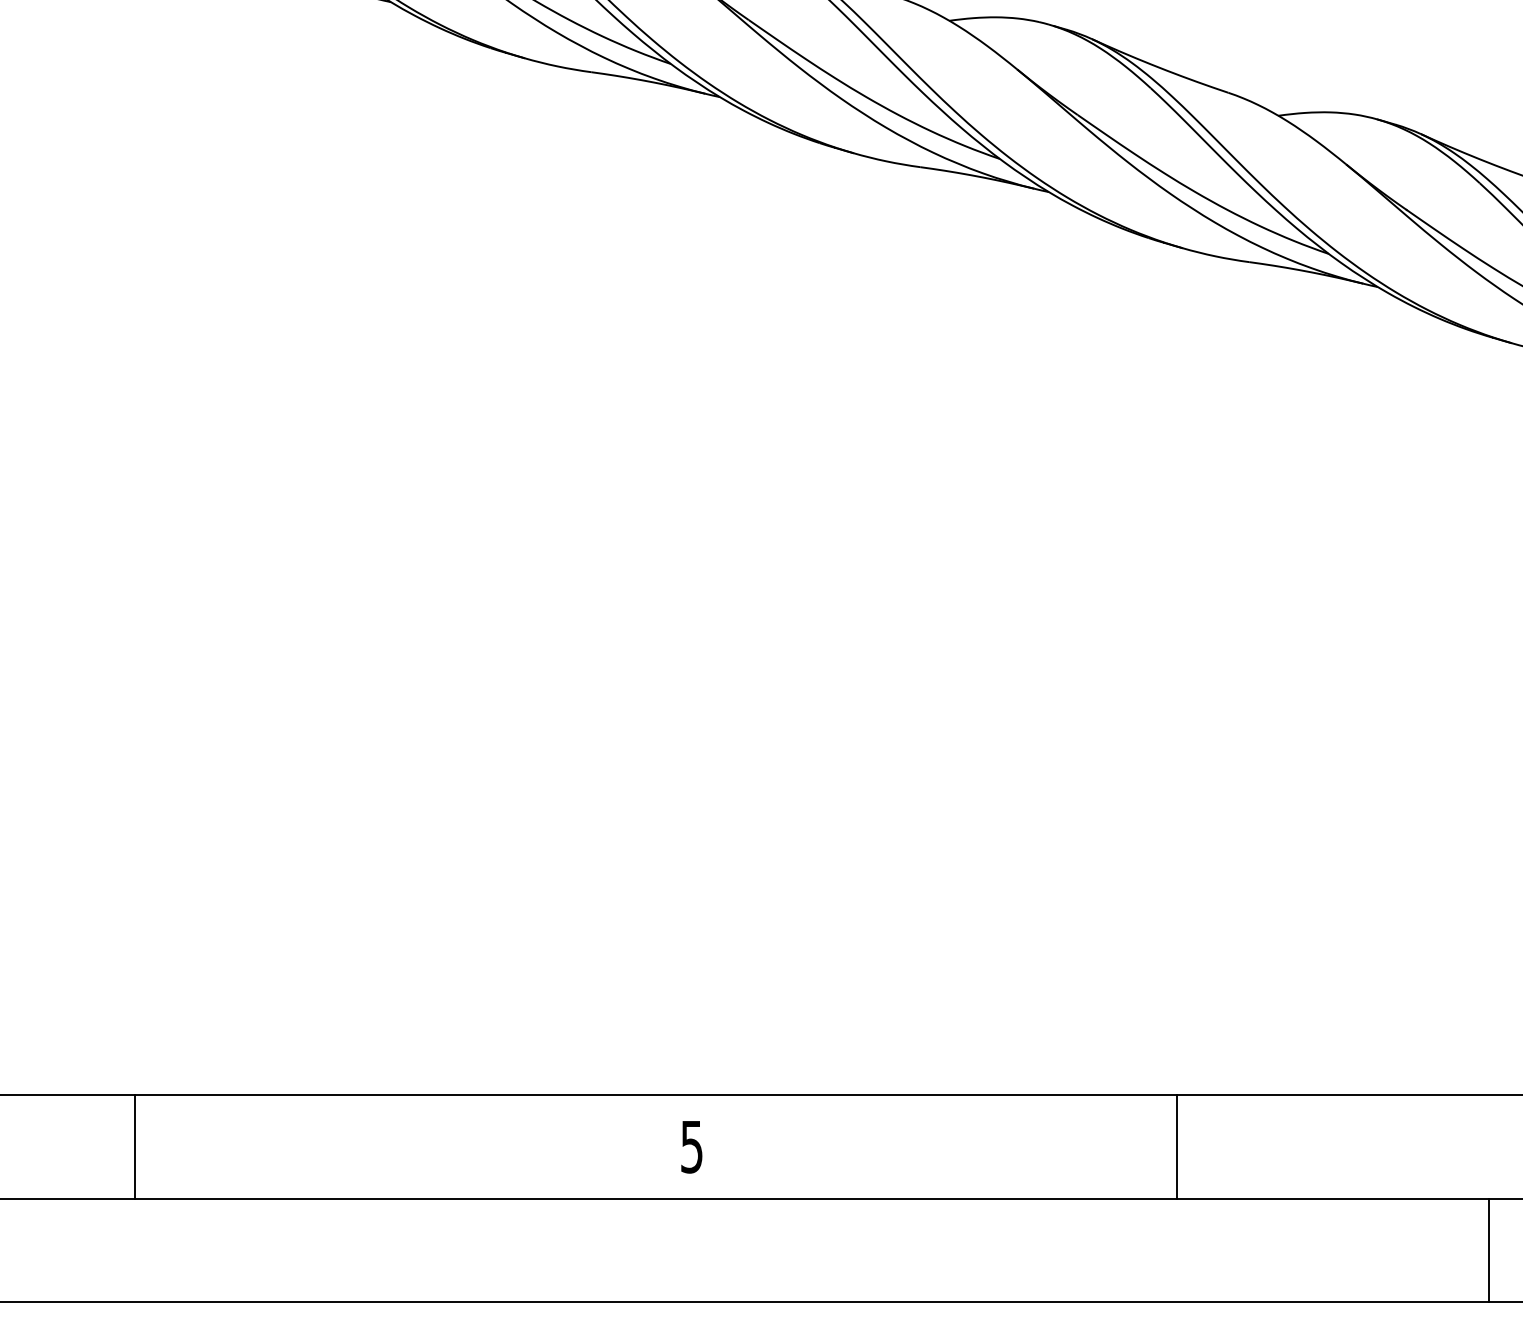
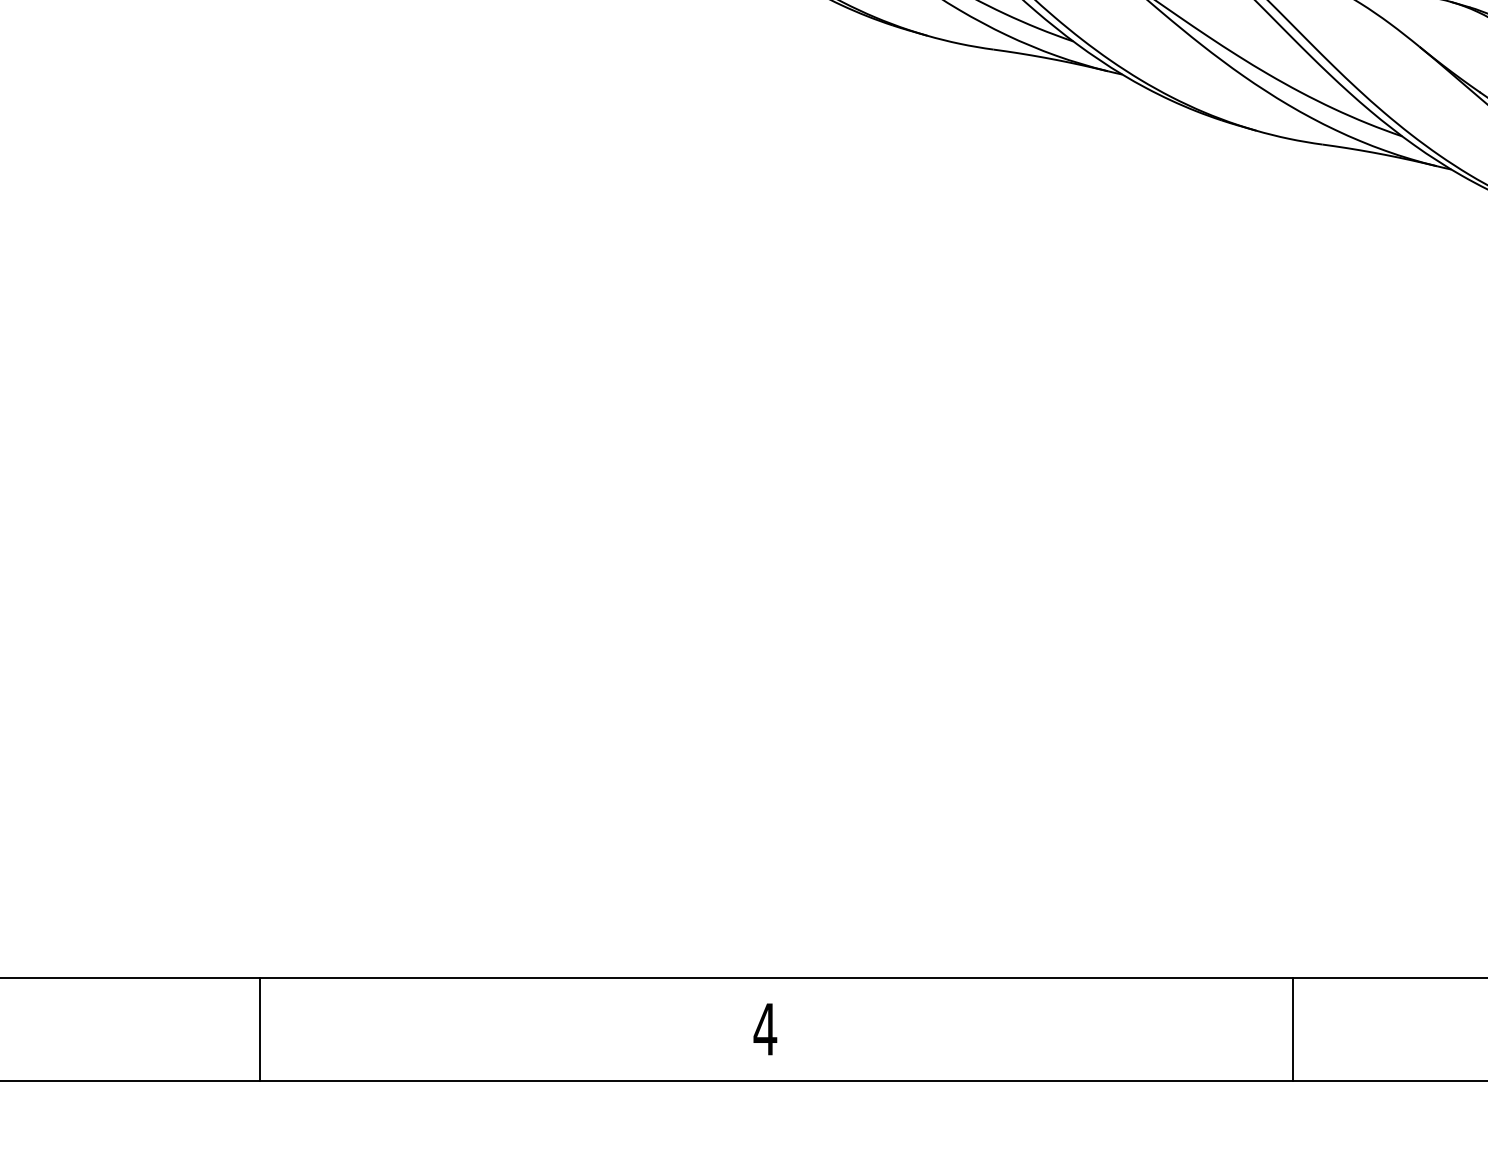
line: (135, 1146) -> (259, 1028), moved
line: (1176, 1146) -> (1292, 1028), moved
text: (691, 1147) -> (764, 1029), 5 -> 4

